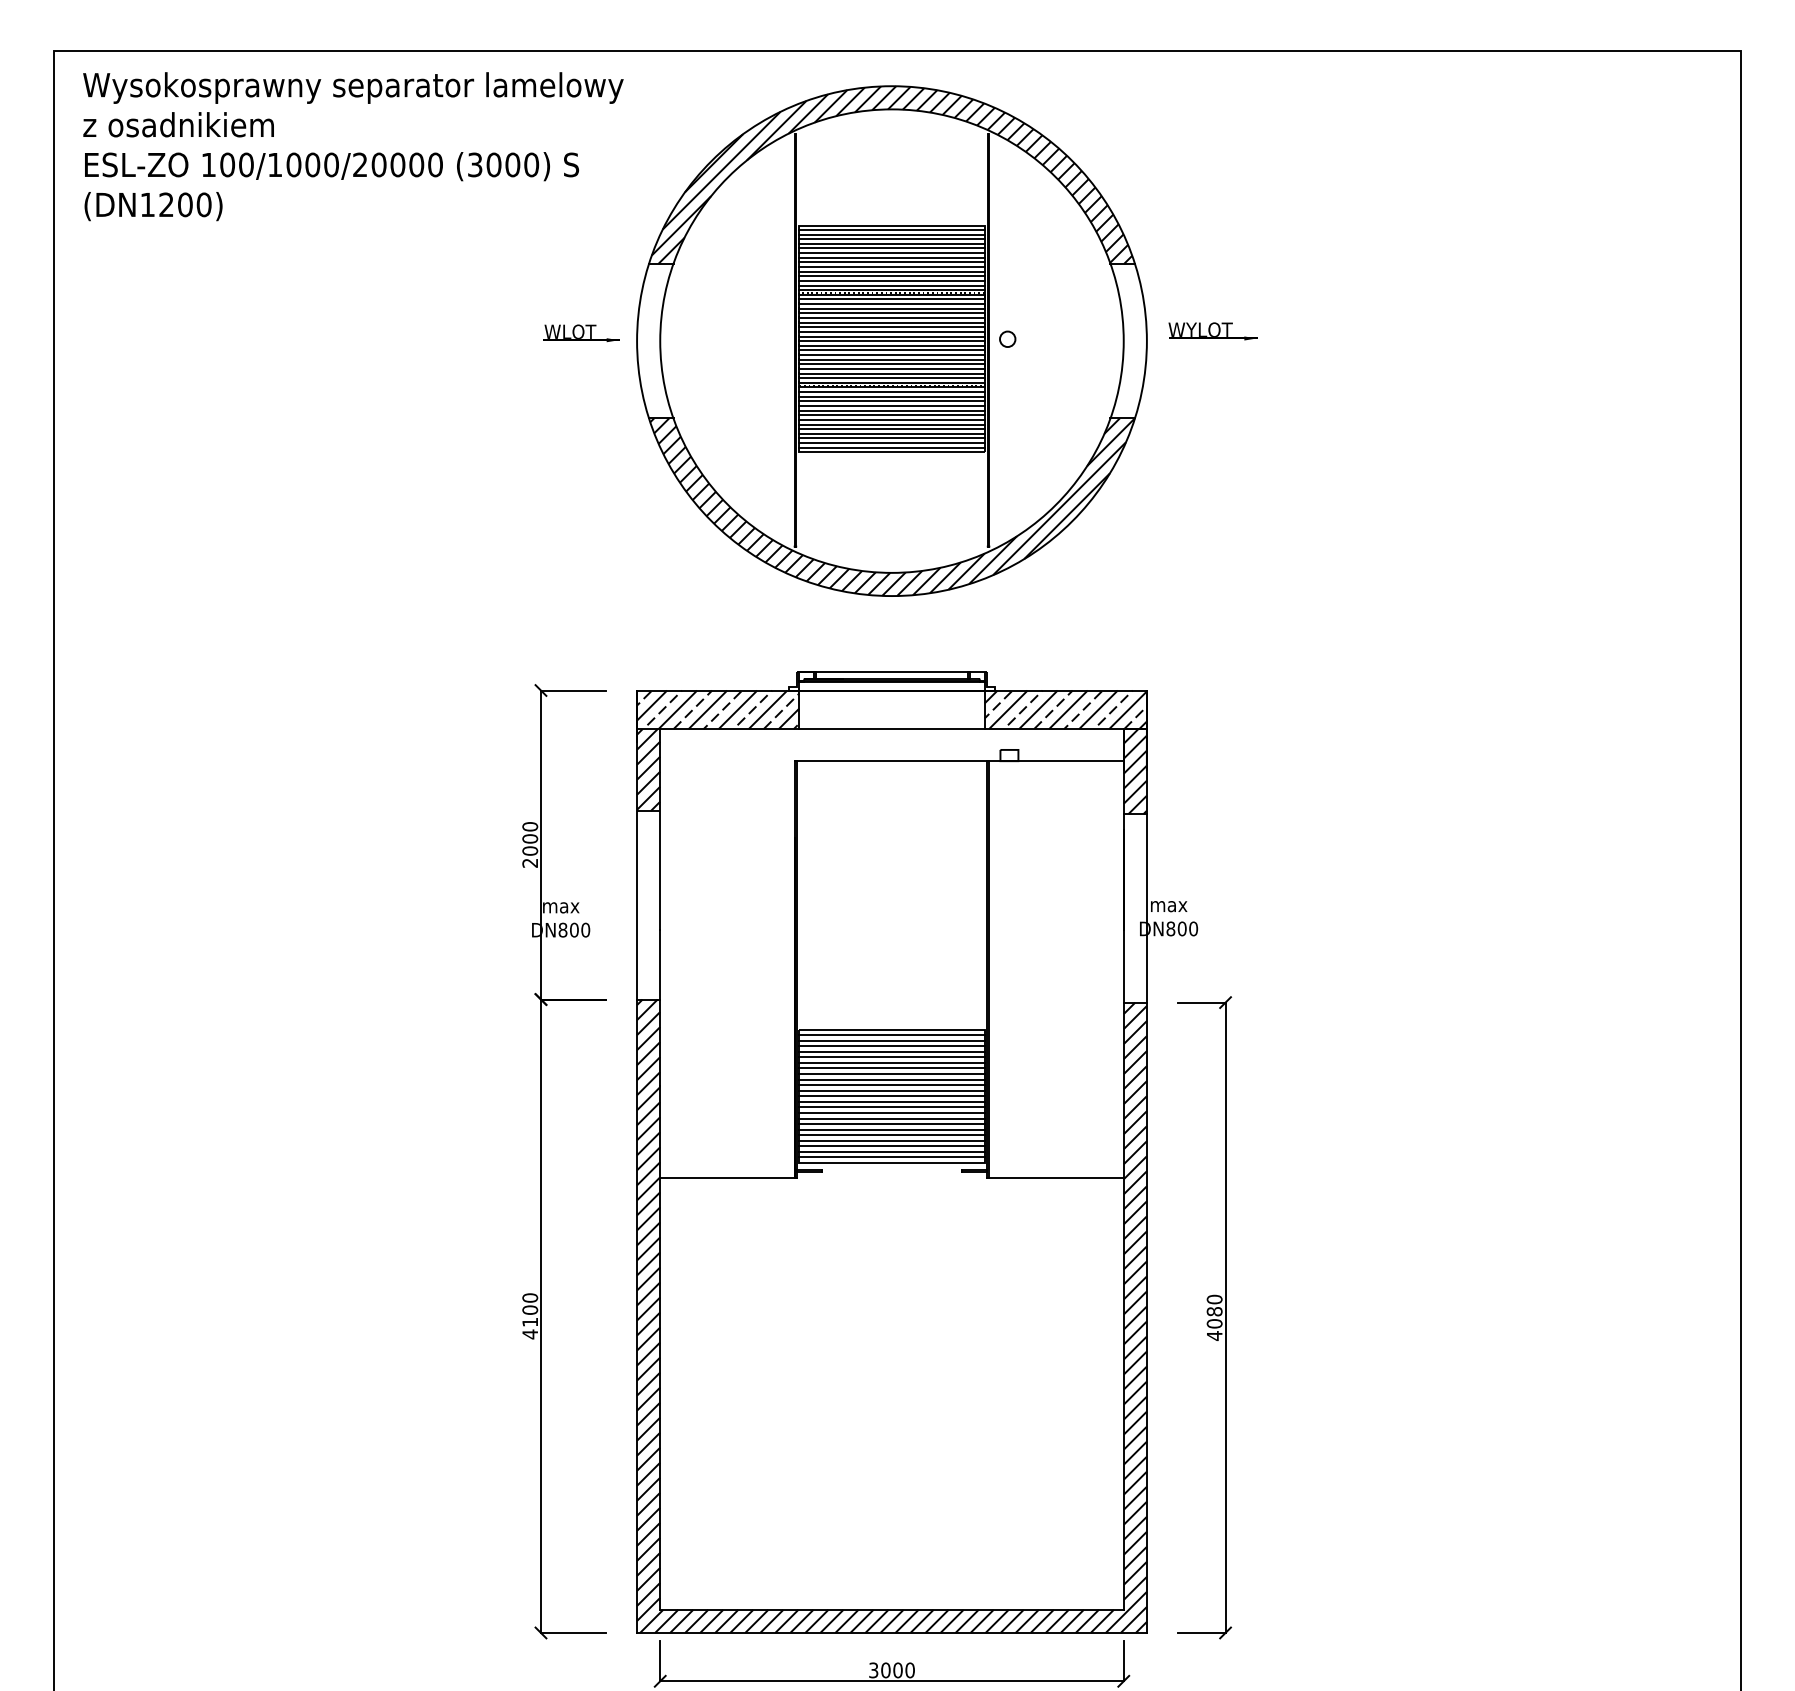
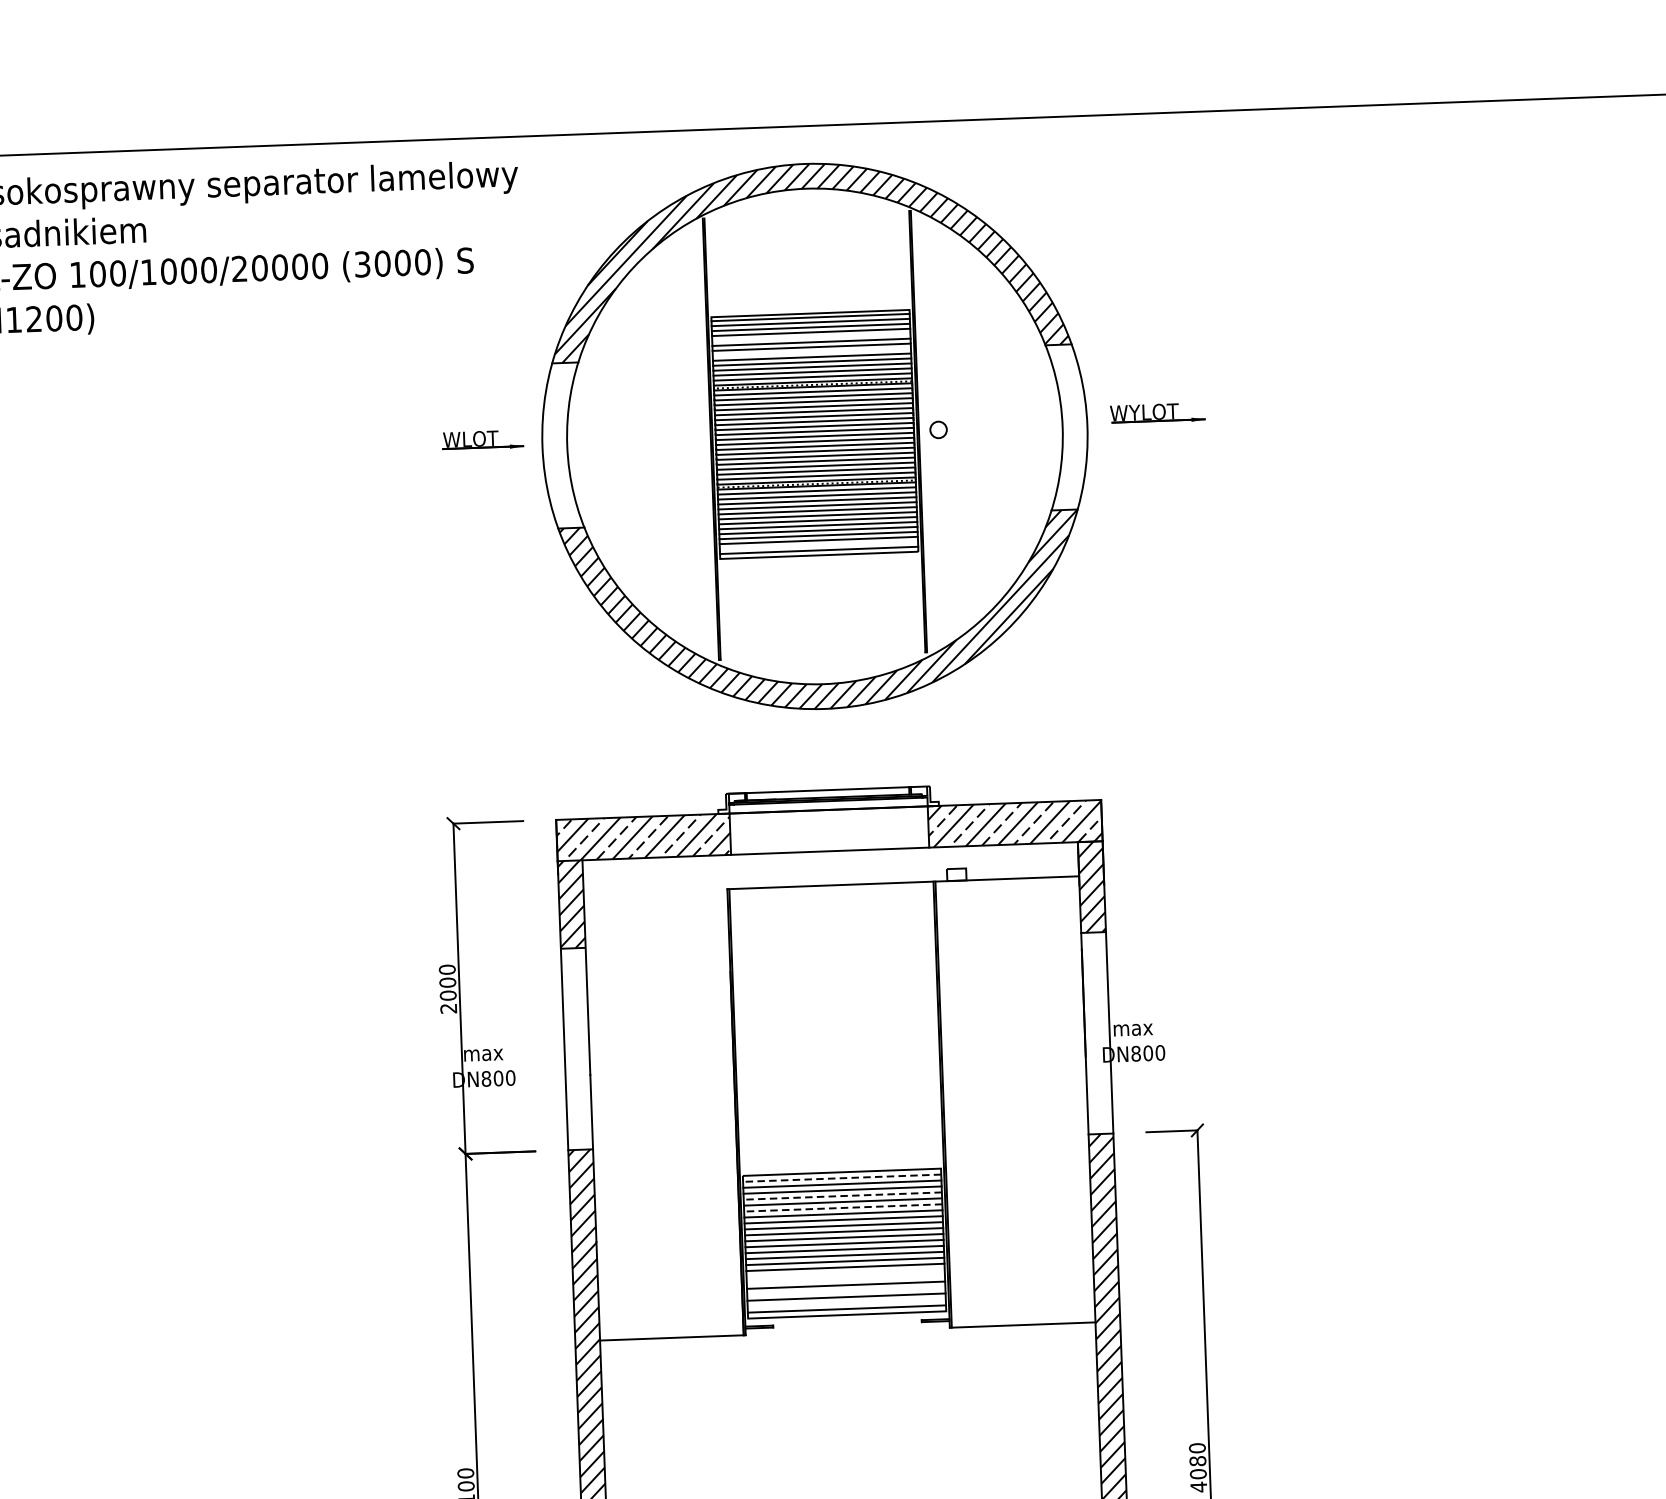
line: (891, 248) -> (810, 337), removed
line: (891, 262) -> (811, 352), removed
line: (891, 443) -> (818, 545), removed
line: (891, 1035) -> (841, 1178), solid -> dashed
line: (891, 1051) -> (842, 1195), solid -> dashed
line: (891, 1062) -> (842, 1207), solid -> dashed
line: (891, 1124) -> (845, 1273), removed
line: (891, 1129) -> (845, 1279), removed
line: (891, 1140) -> (845, 1290), removed
line: (891, 1151) -> (846, 1302), removed

